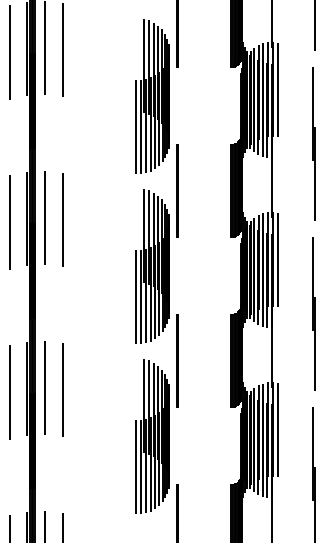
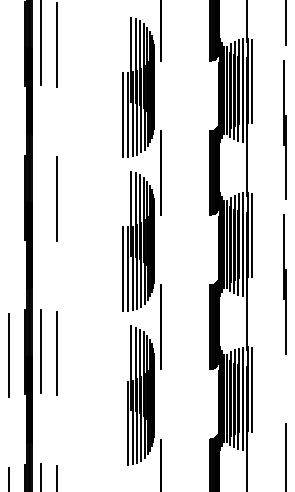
line: (9, 52) -> (8, 47), removed
line: (45, 217) -> (41, 197), removed
line: (9, 222) -> (8, 201), removed
line: (312, 453) -> (283, 411), removed
line: (136, 466) -> (123, 422), removed

